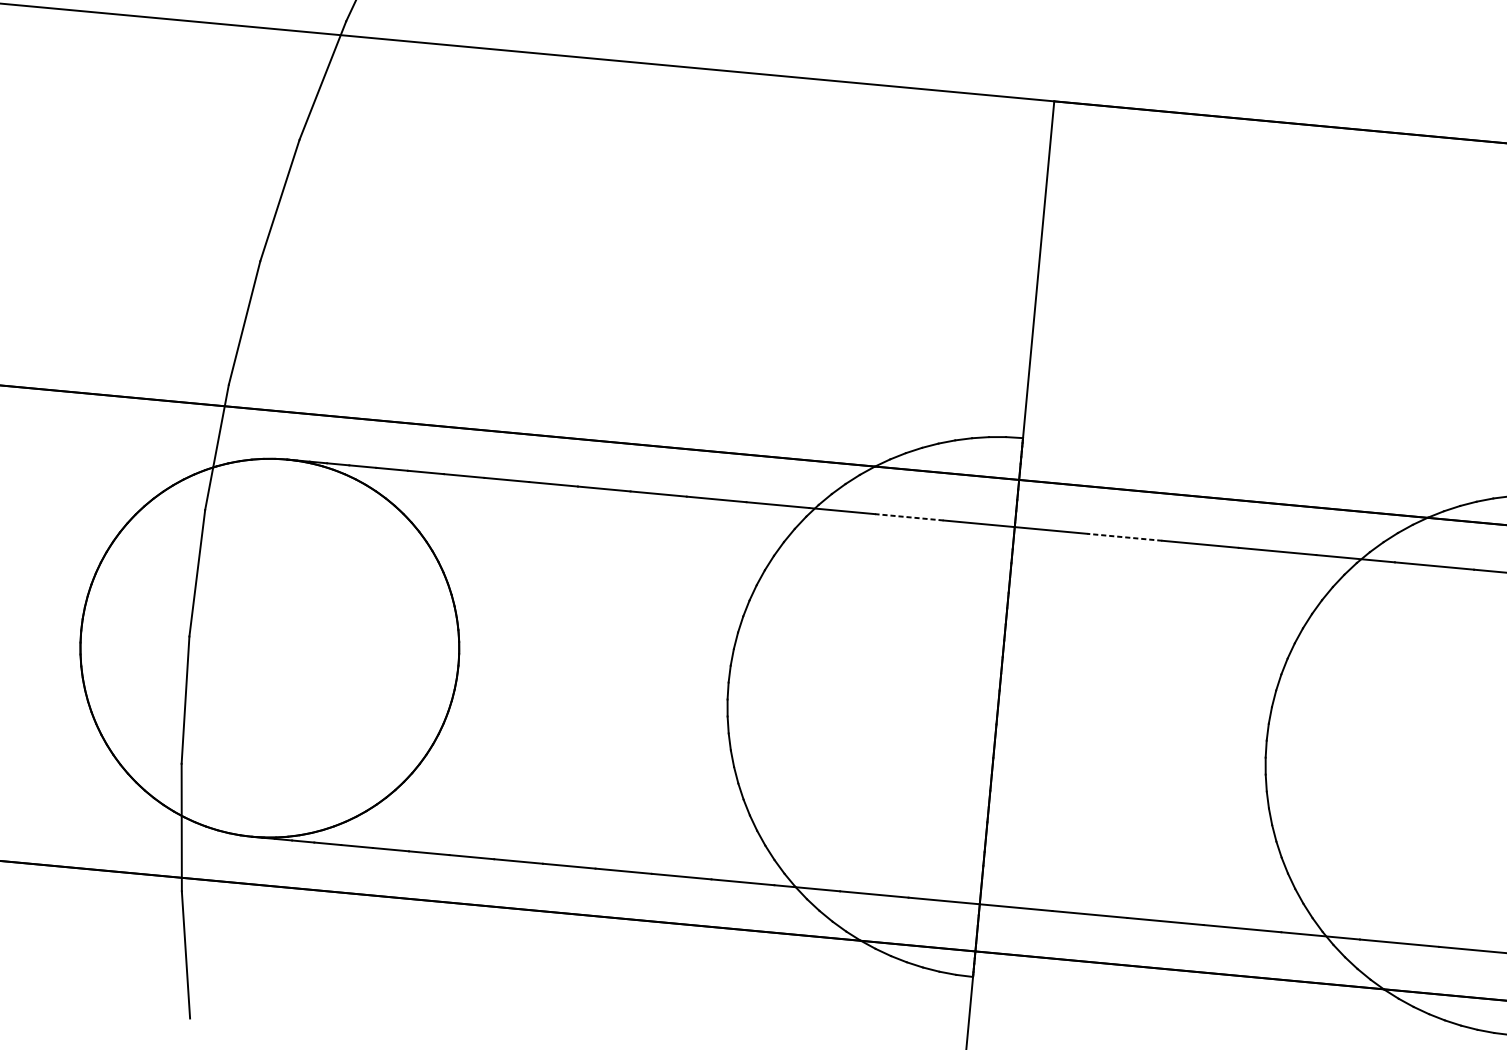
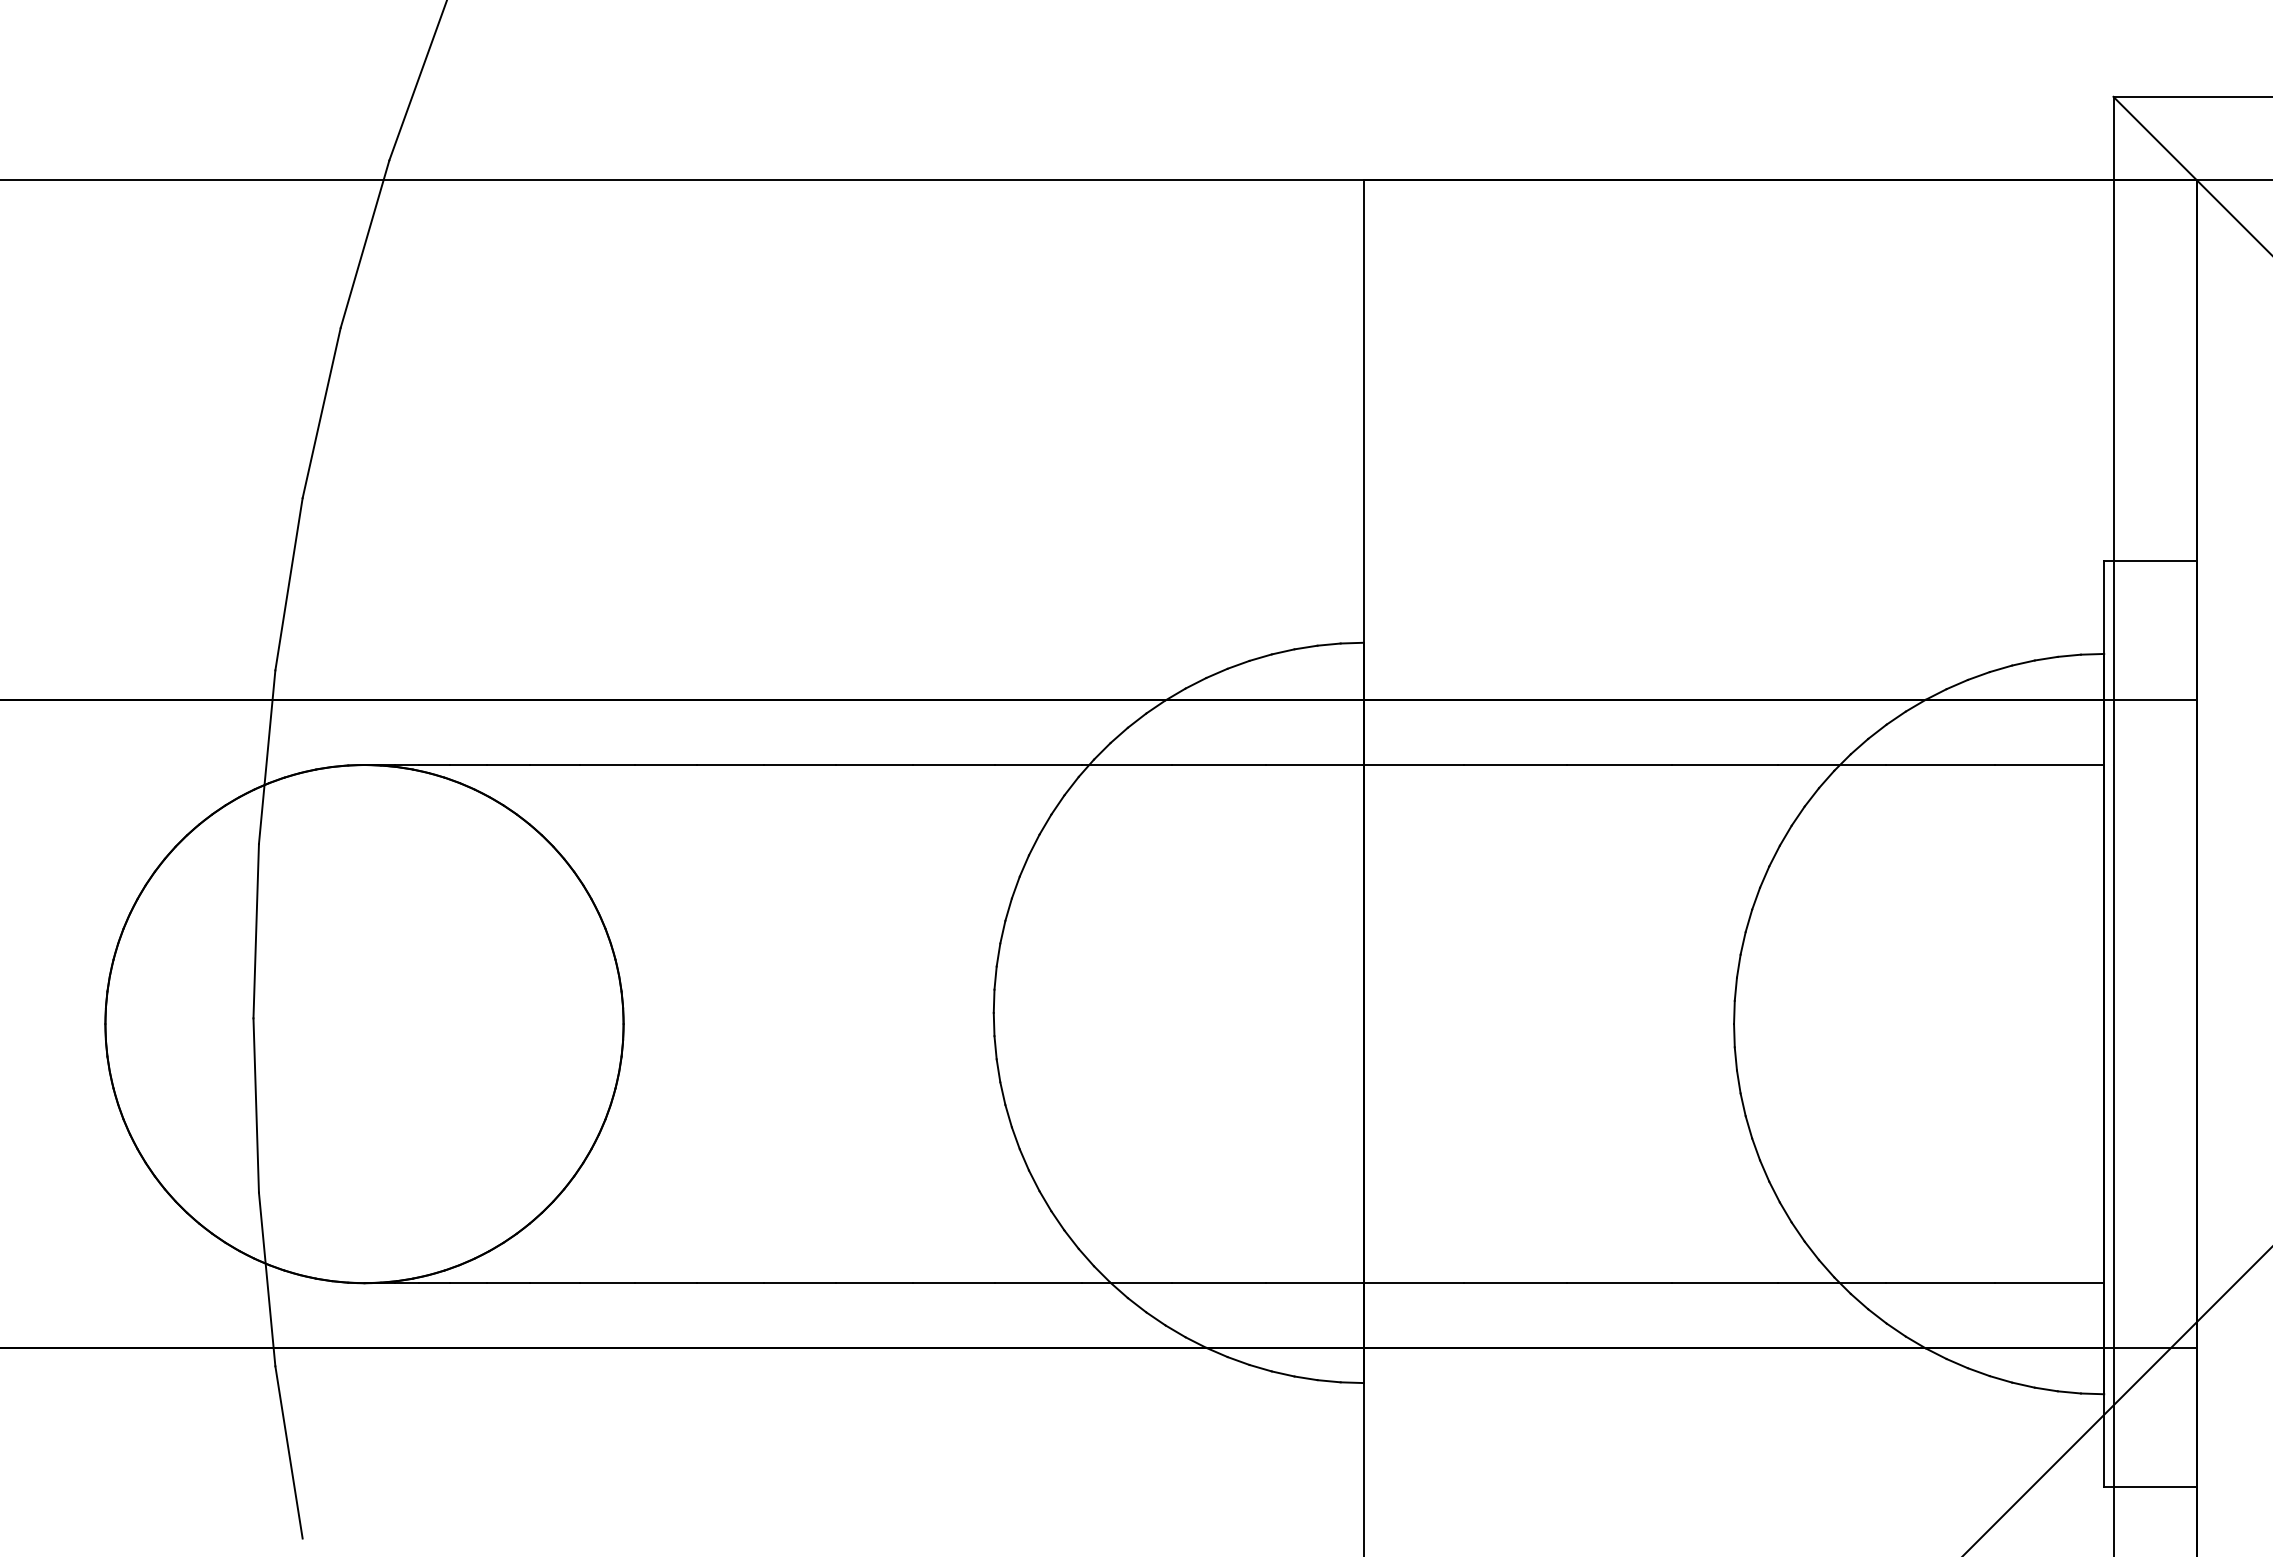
line: (908, 517) -> (1218, 765), dashed -> solid
line: (1124, 537) -> (1514, 765), dashed -> solid

